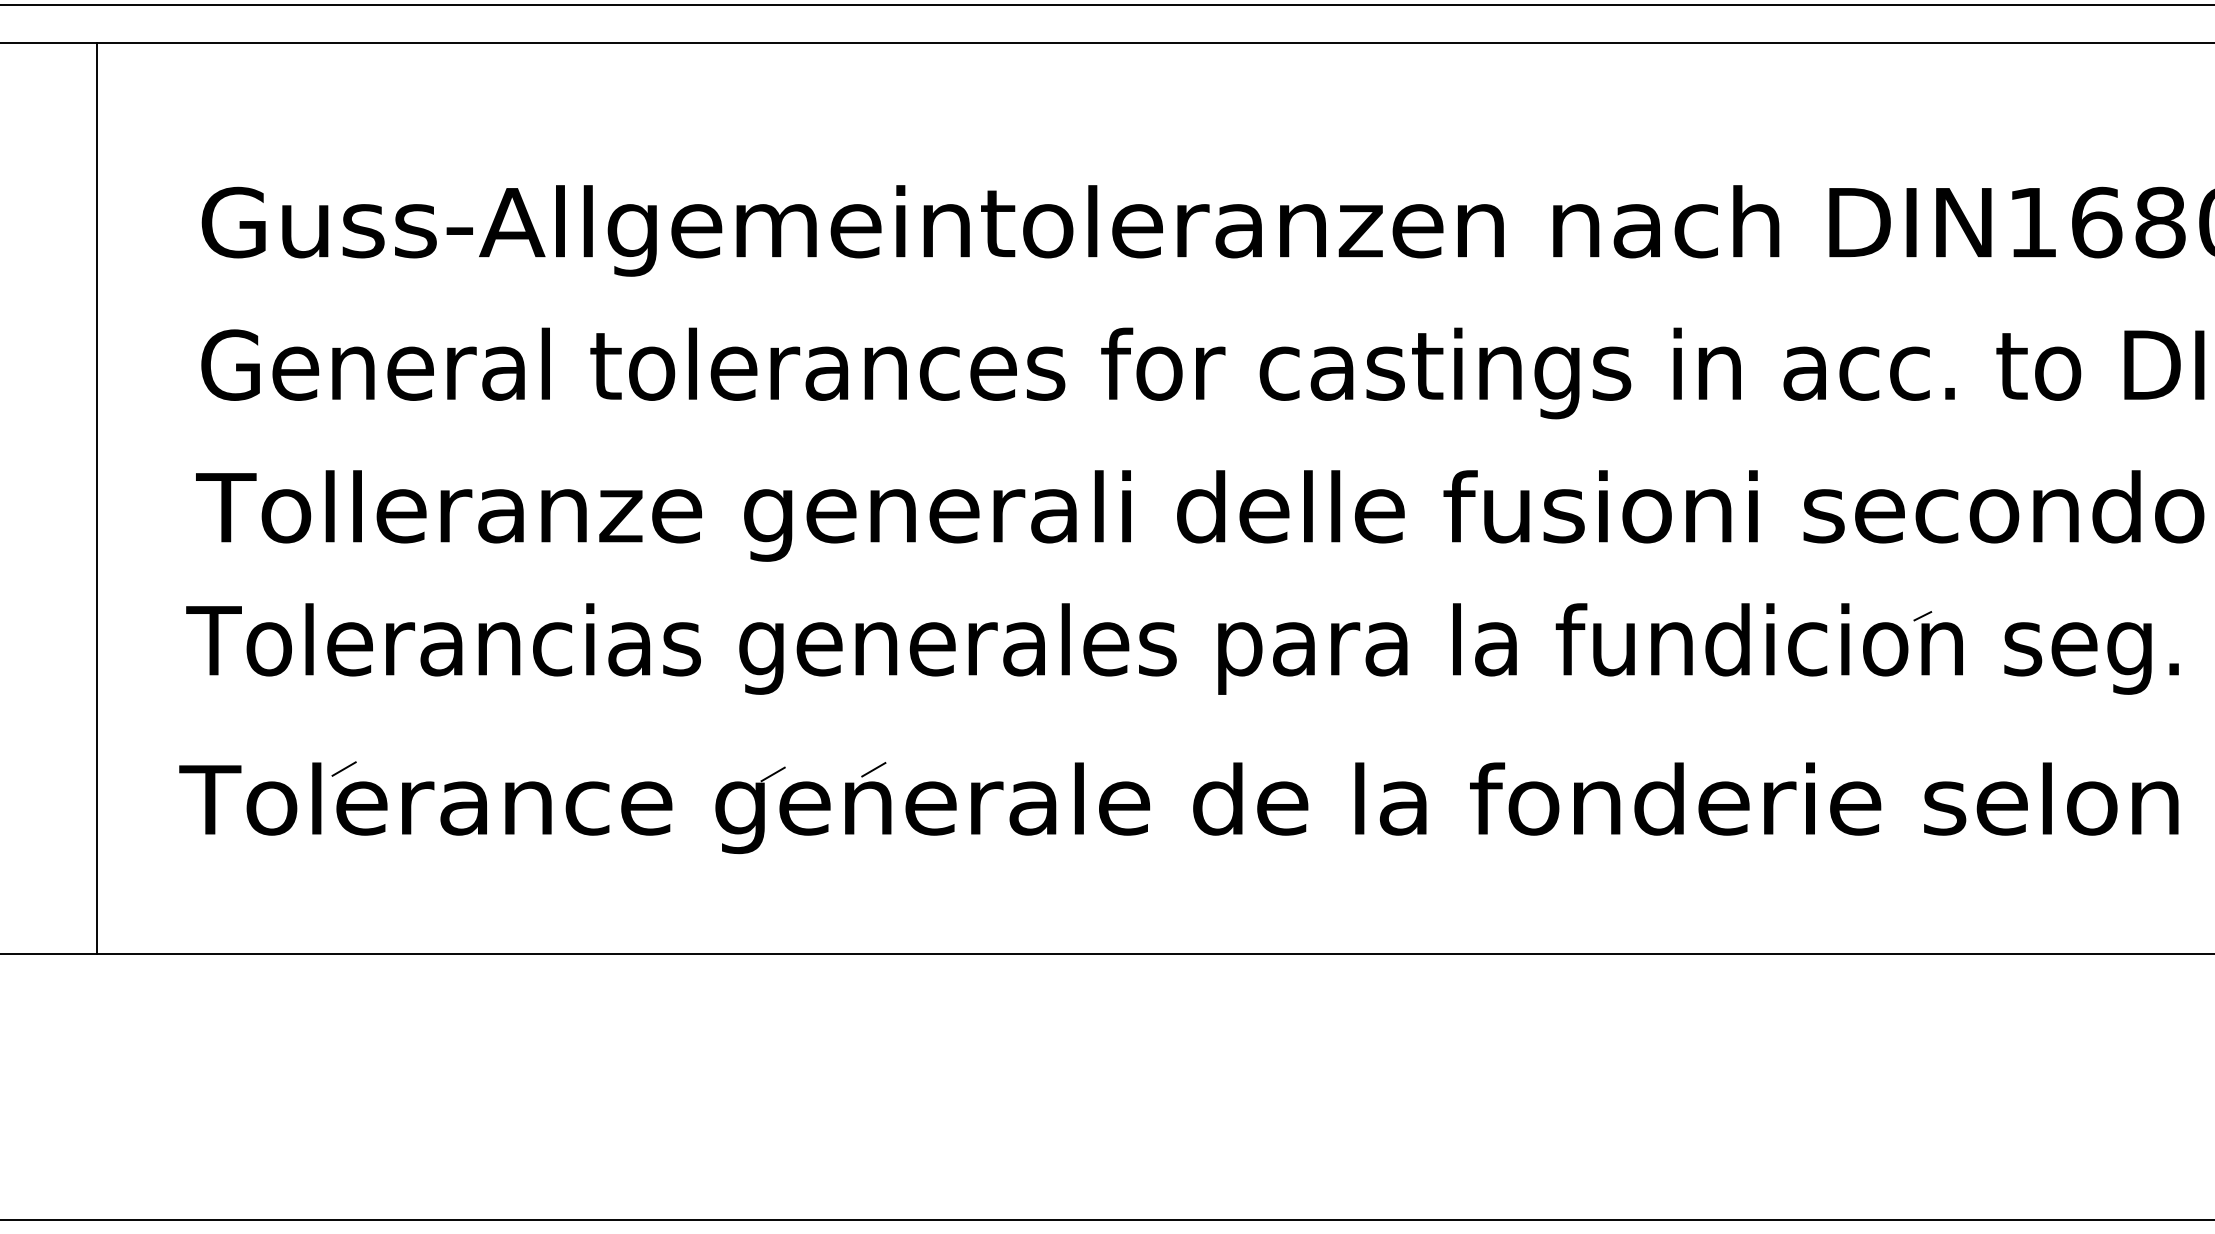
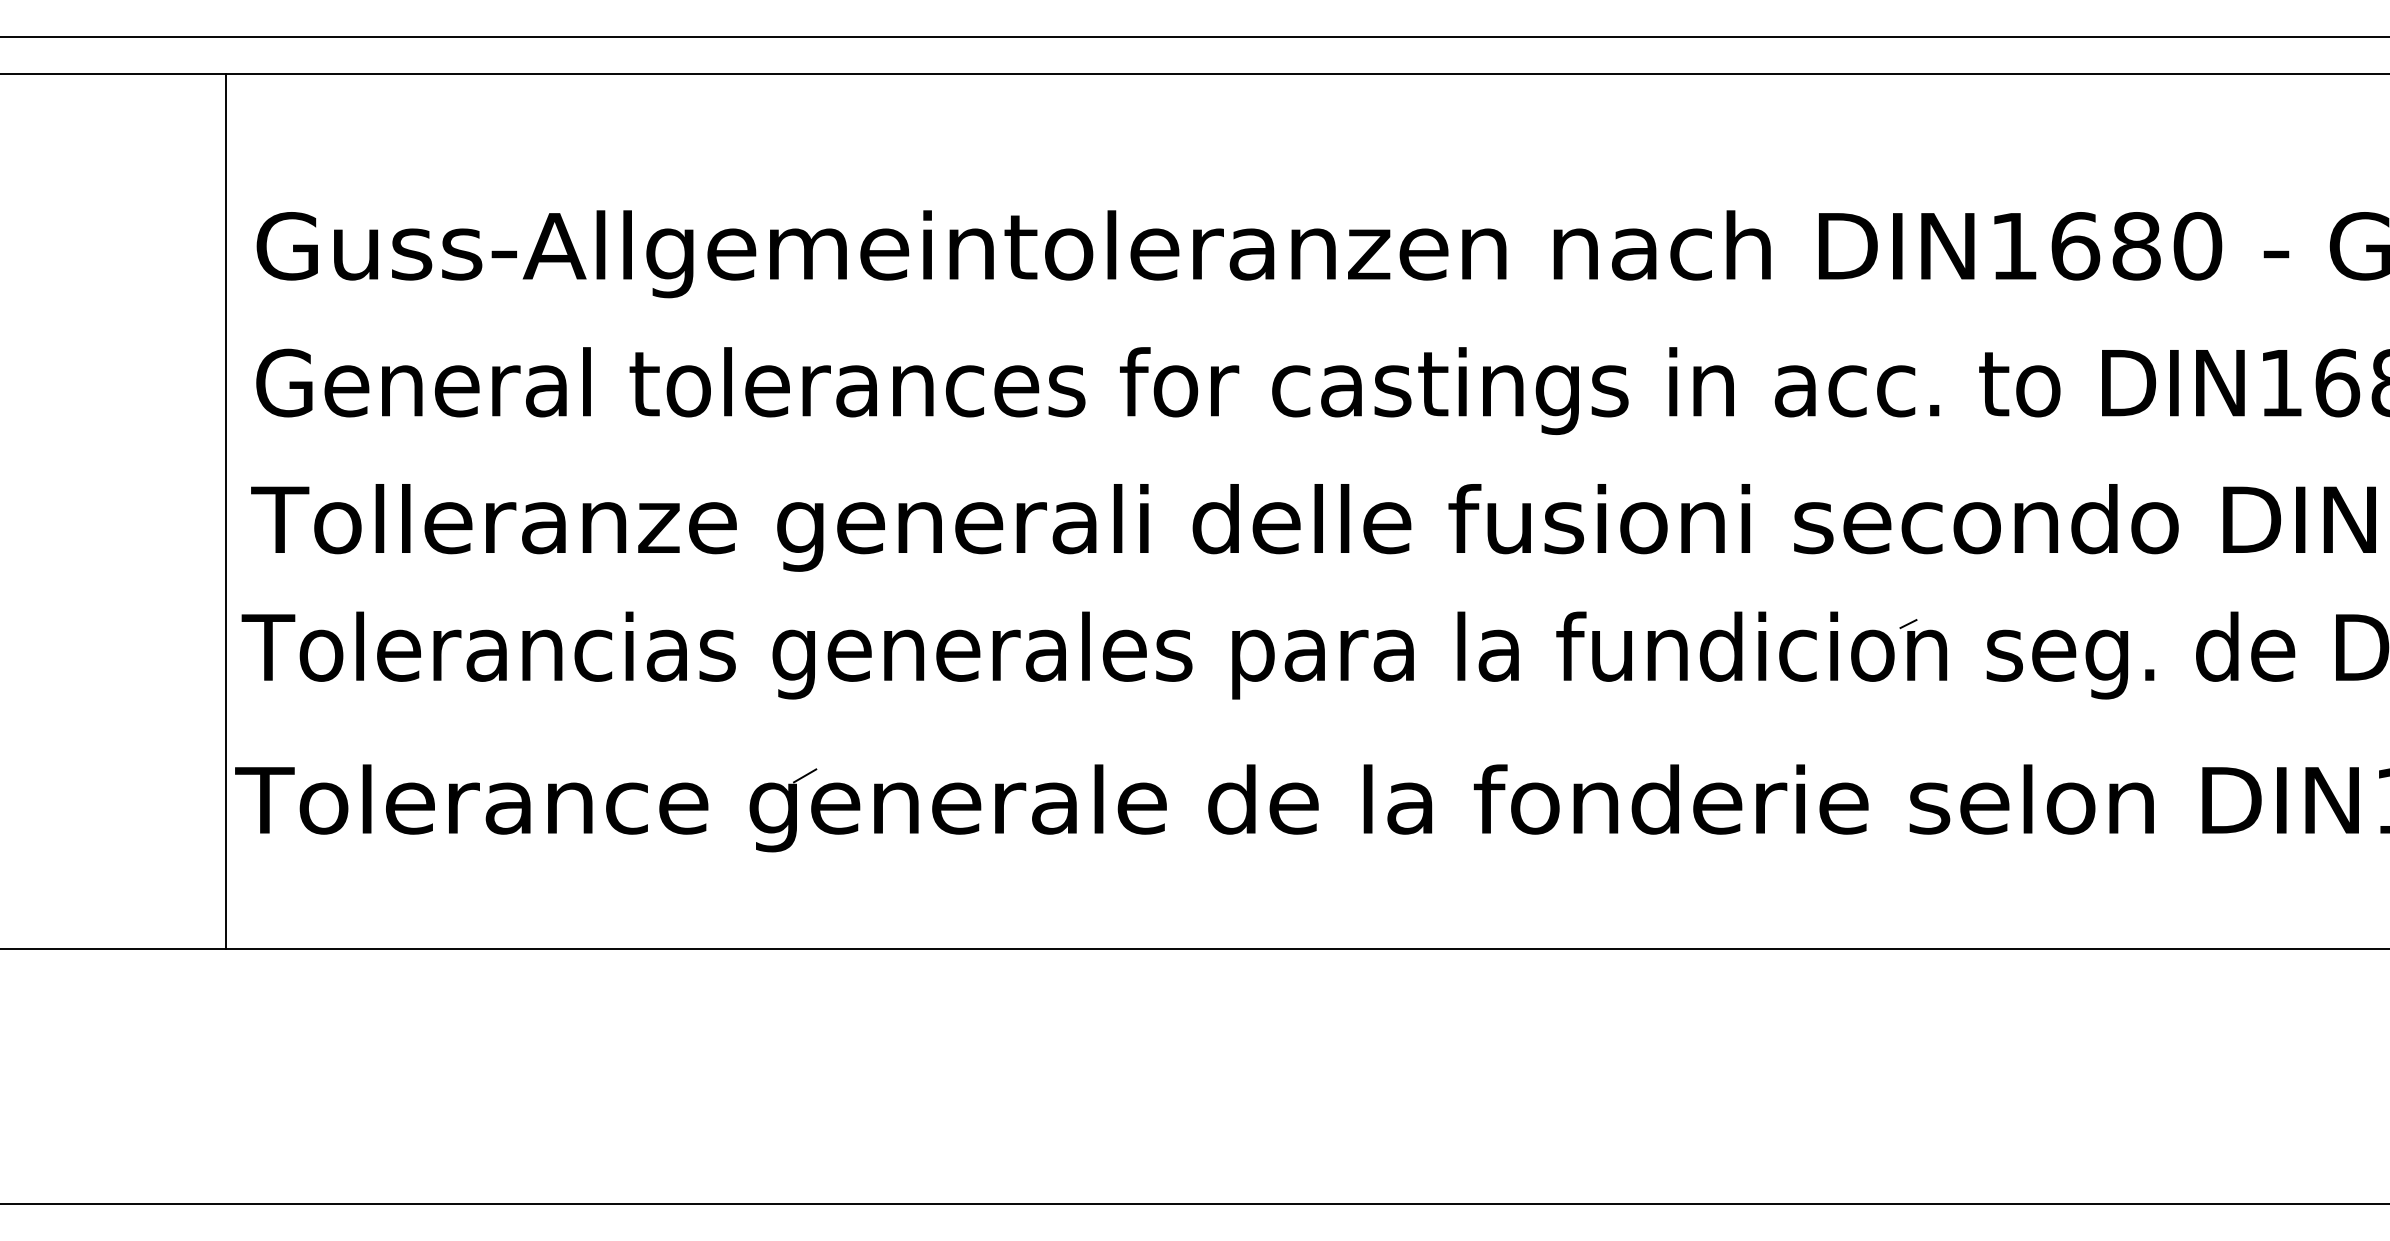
line: (97, 497) -> (226, 510), moved
line: (344, 768) -> (393, 770), removed
line: (873, 768) -> (901, 770), removed

